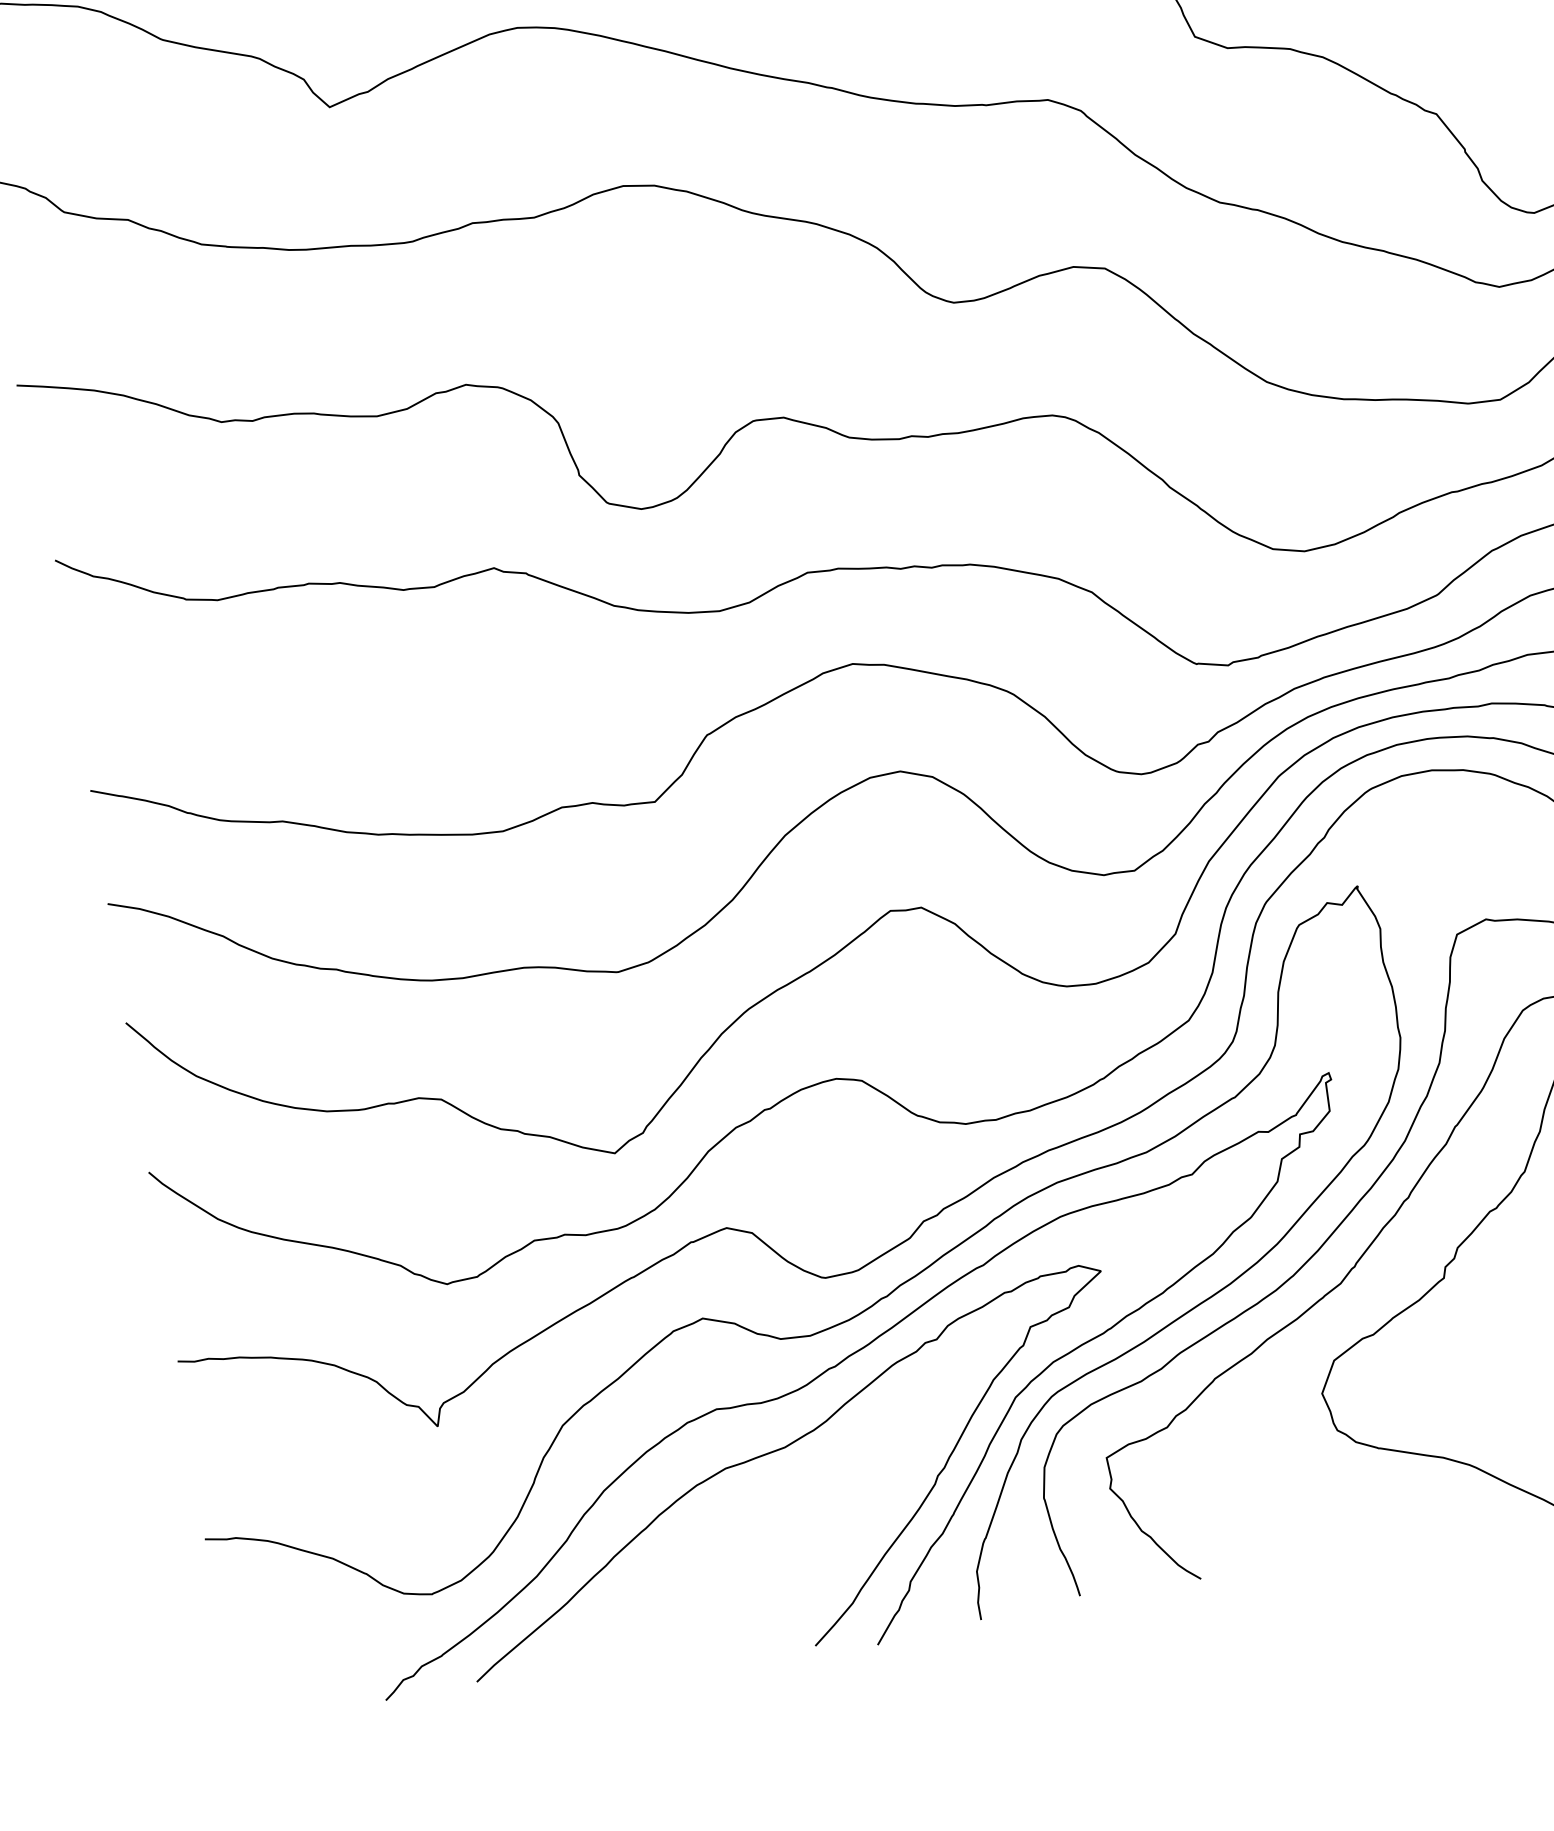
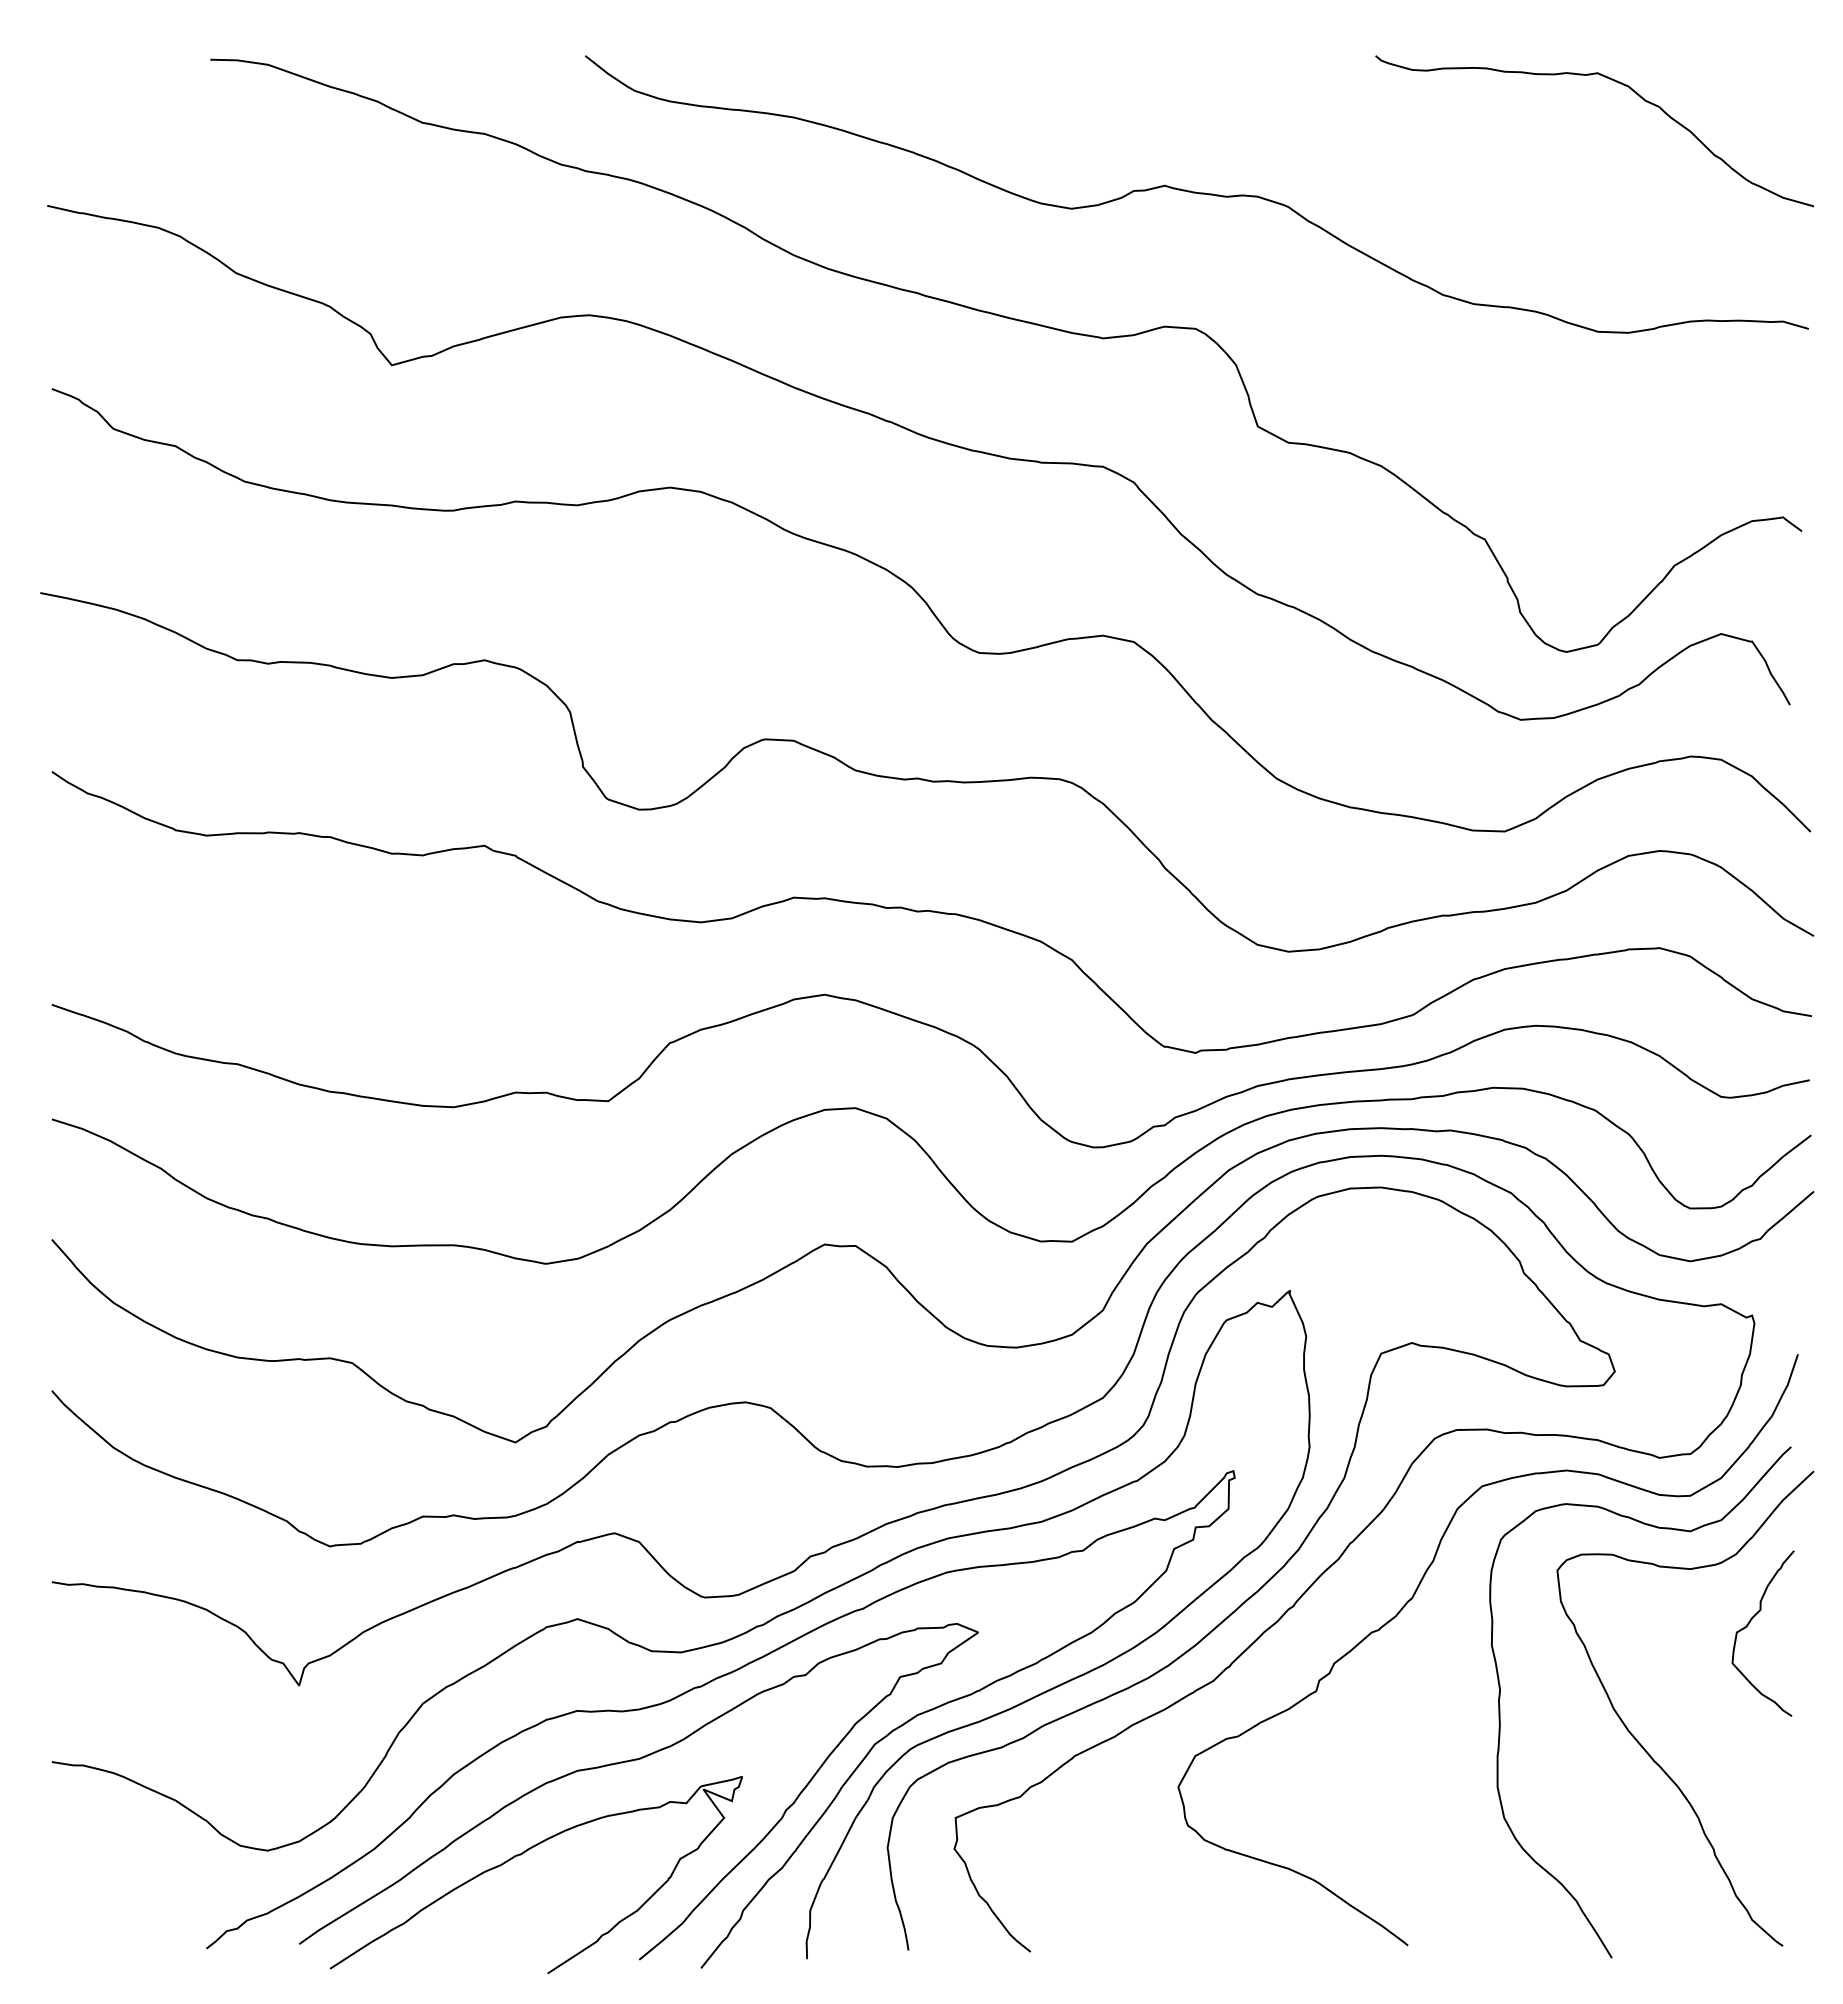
curve: (683, 1560) -> (521, 1855), added

